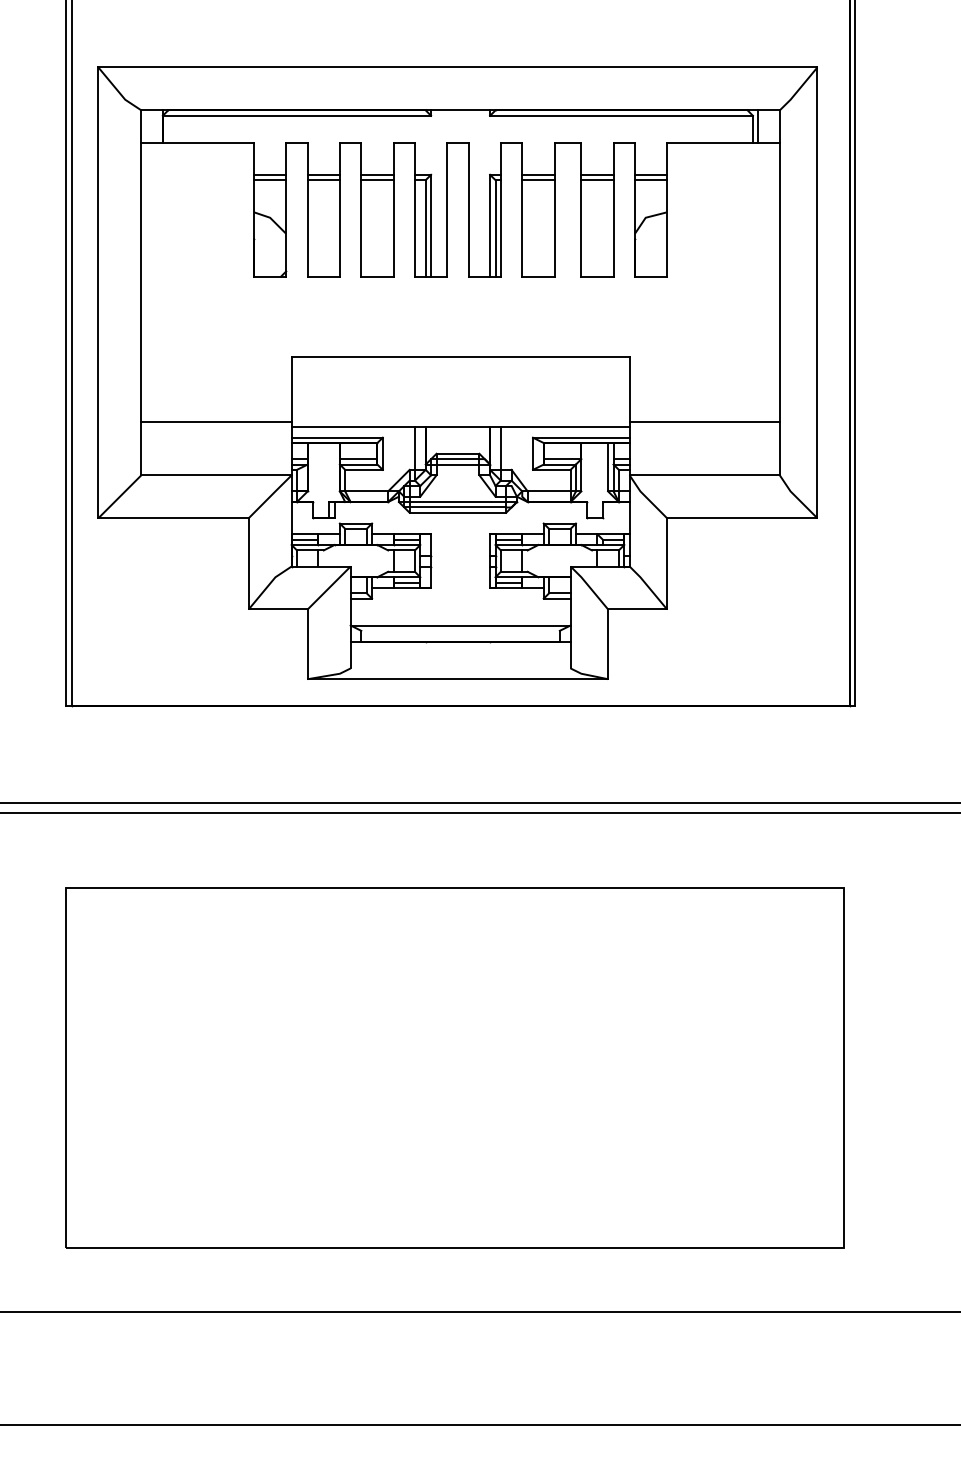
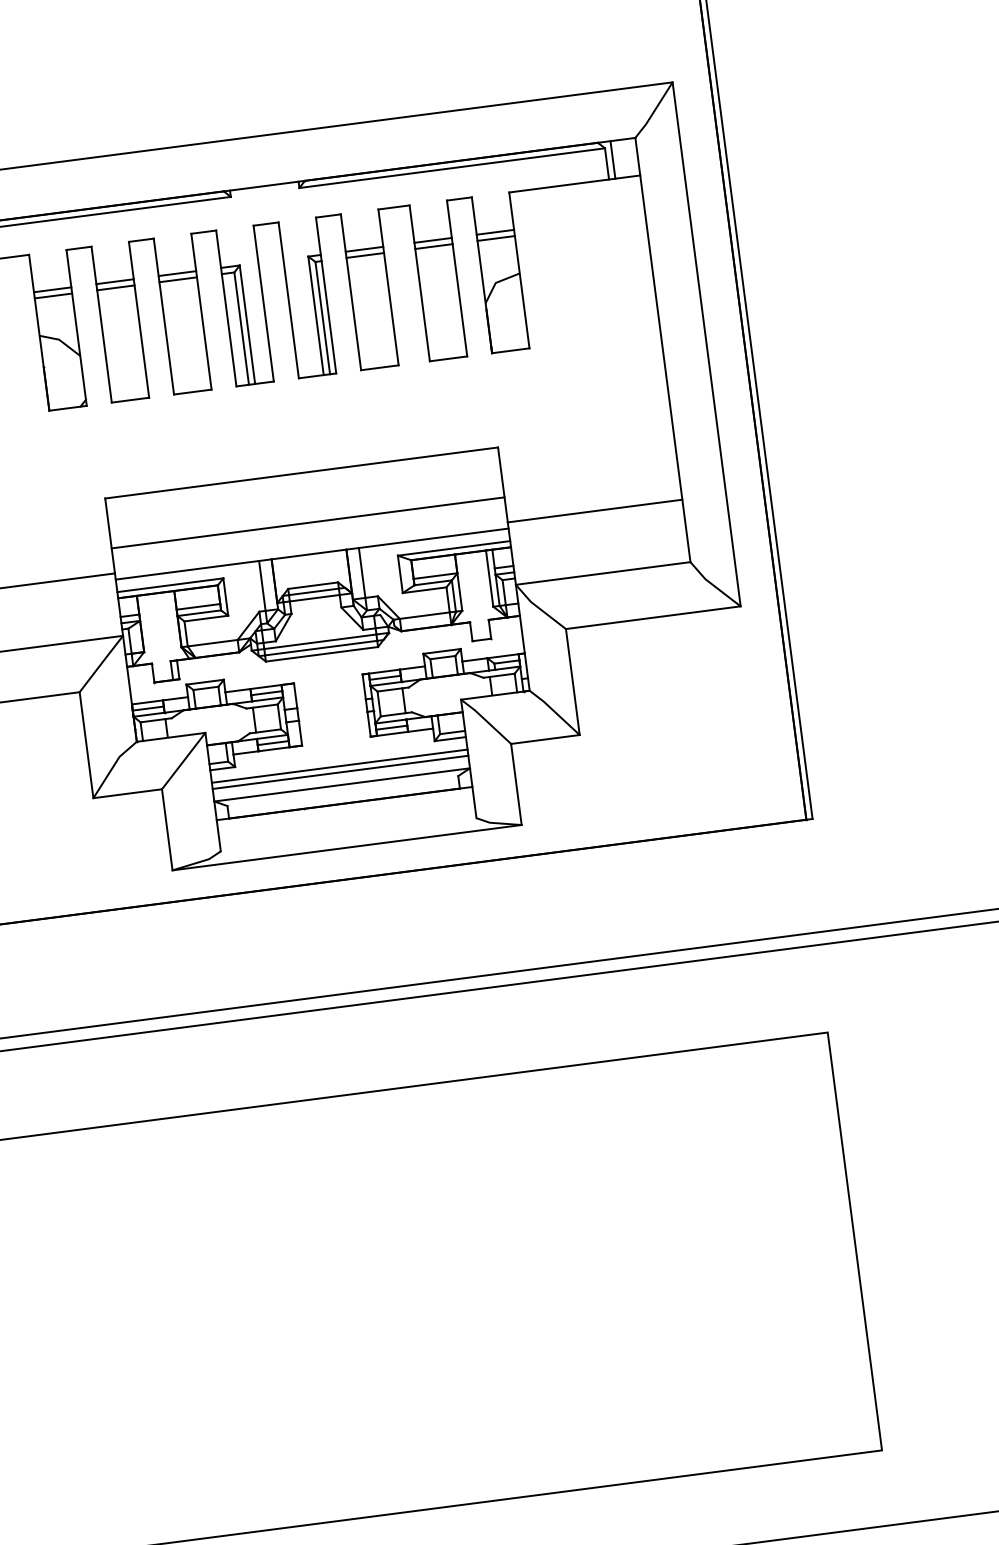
line: (460, 400) -> (308, 523), added
line: (460, 609) -> (339, 766), added
line: (460, 614) -> (340, 772), added

